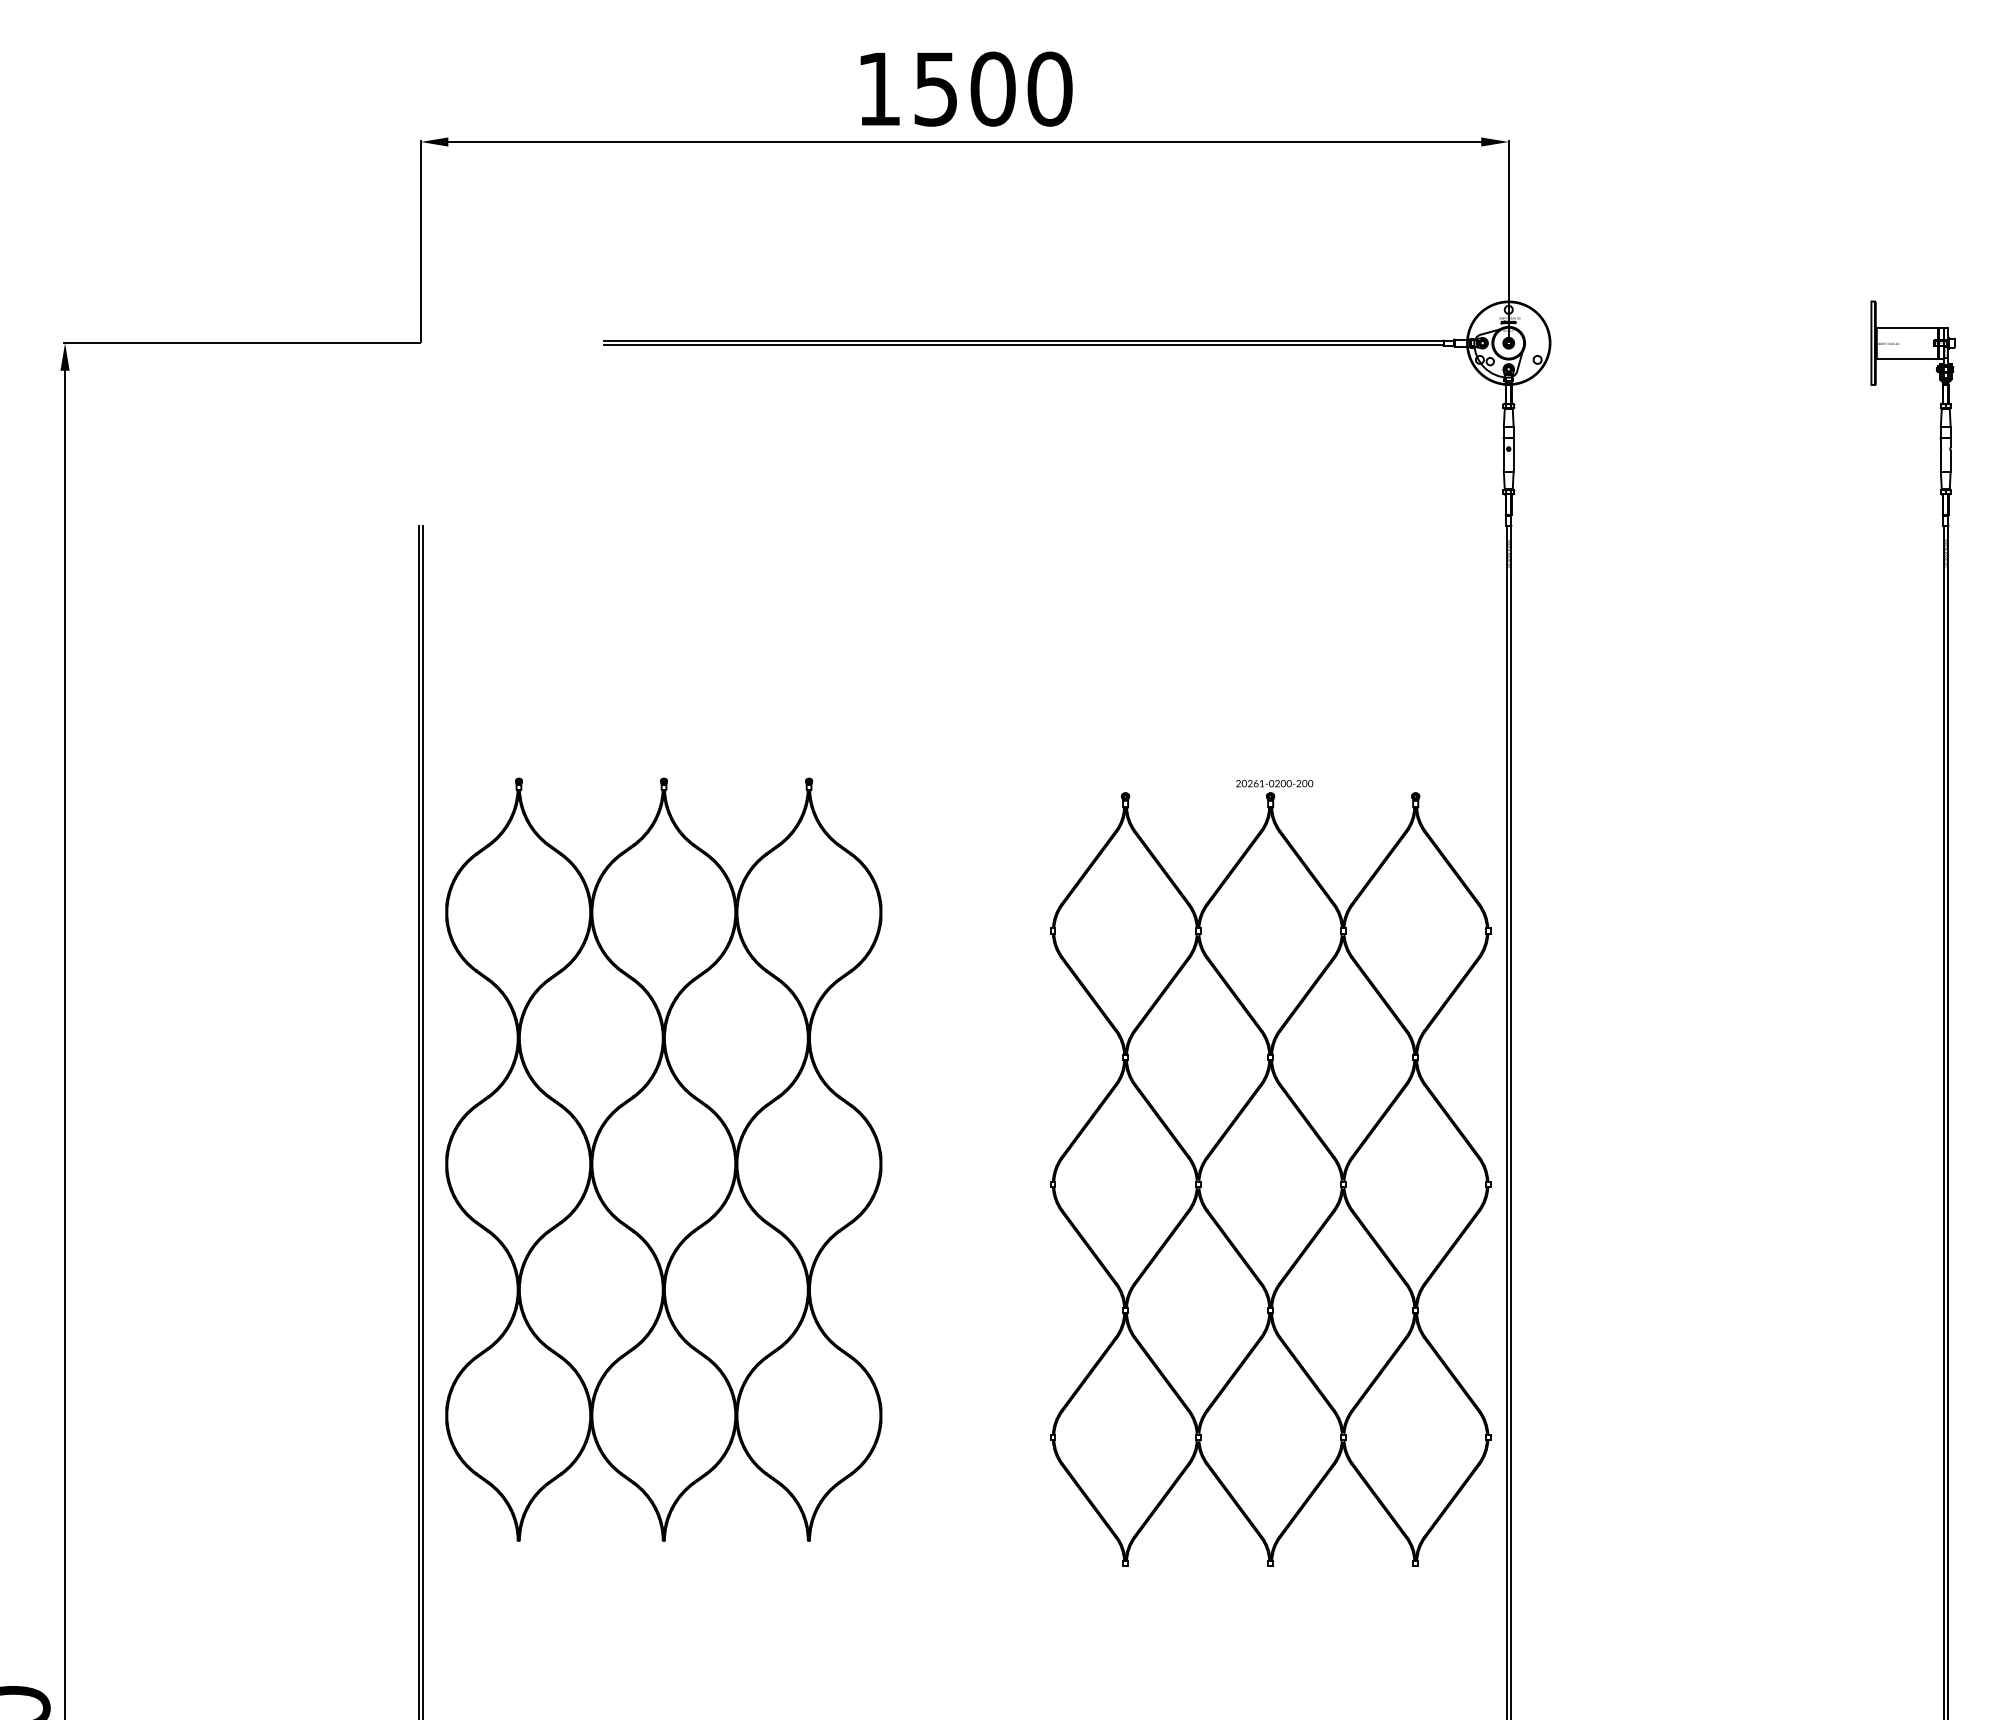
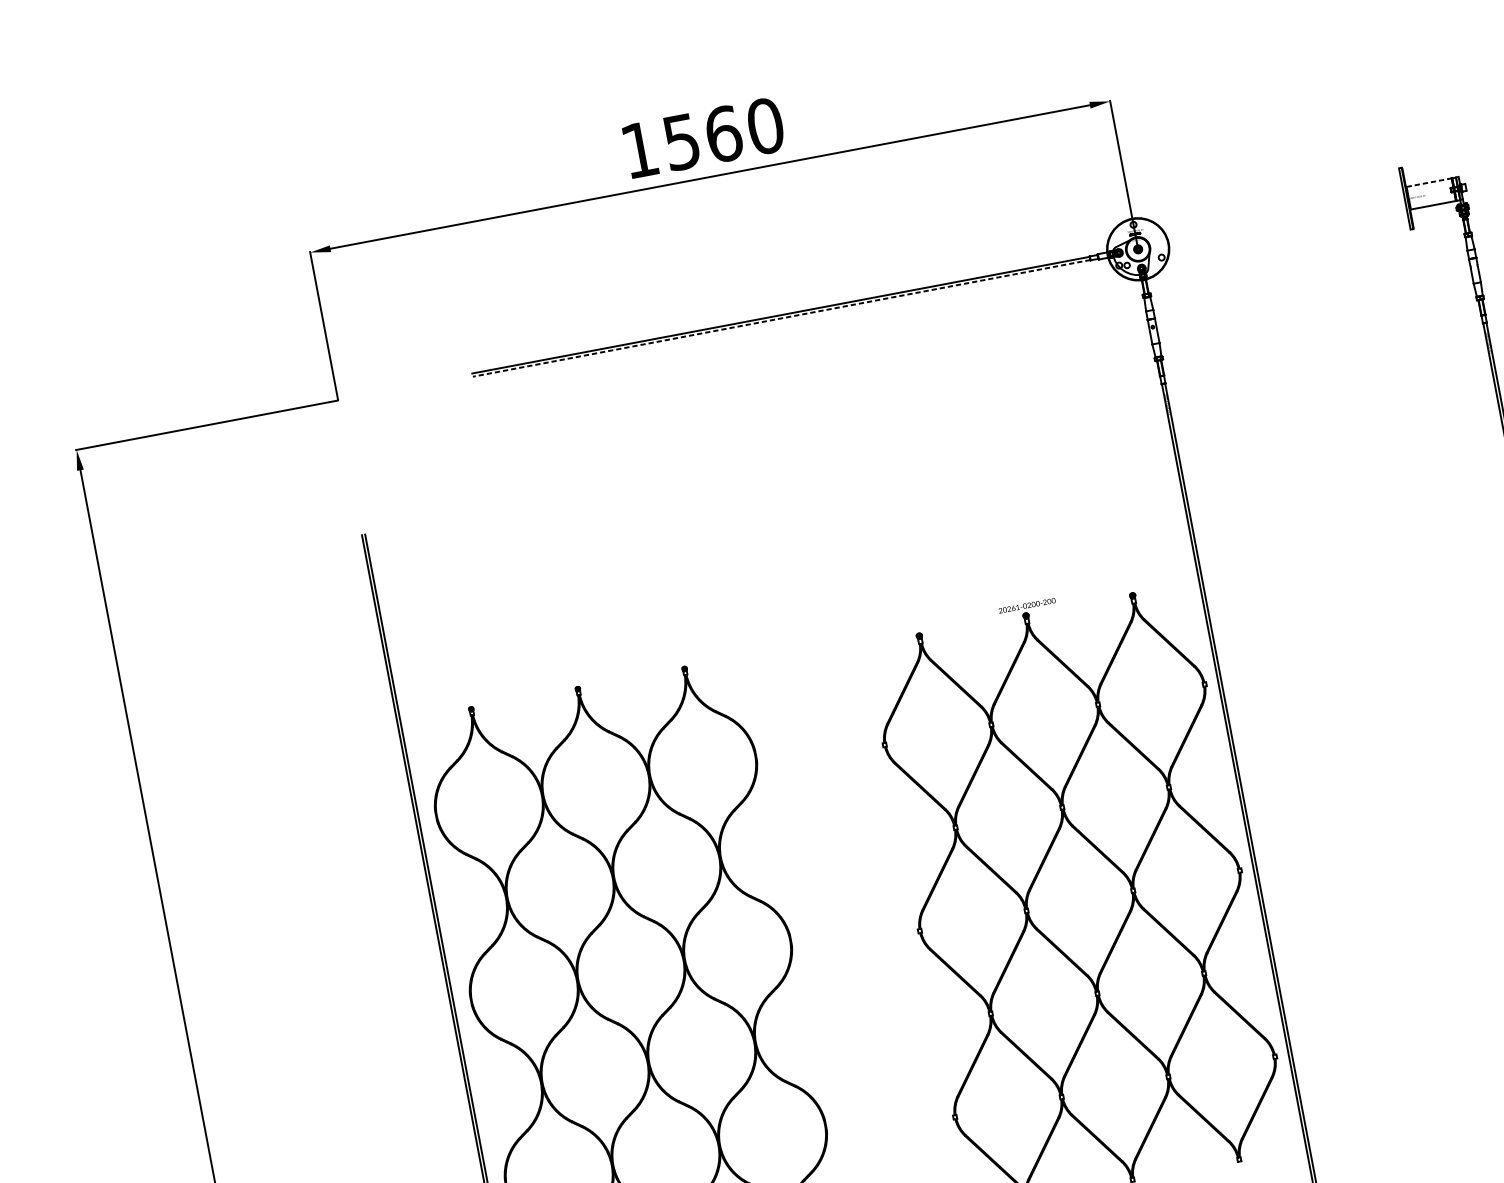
text: (993, 88) -> (723, 133), 1500 -> 1560
line: (1907, 327) -> (1429, 182), solid -> dashed
line: (1023, 345) -> (781, 318), solid -> dashed

